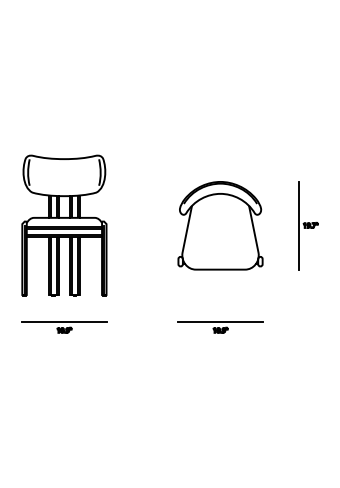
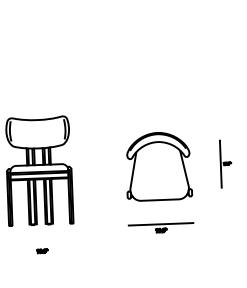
part: (308, 225) -> (226, 163), size x0.7
line: (64, 322) -> (42, 245), removed
part: (220, 327) -> (161, 228), moved

